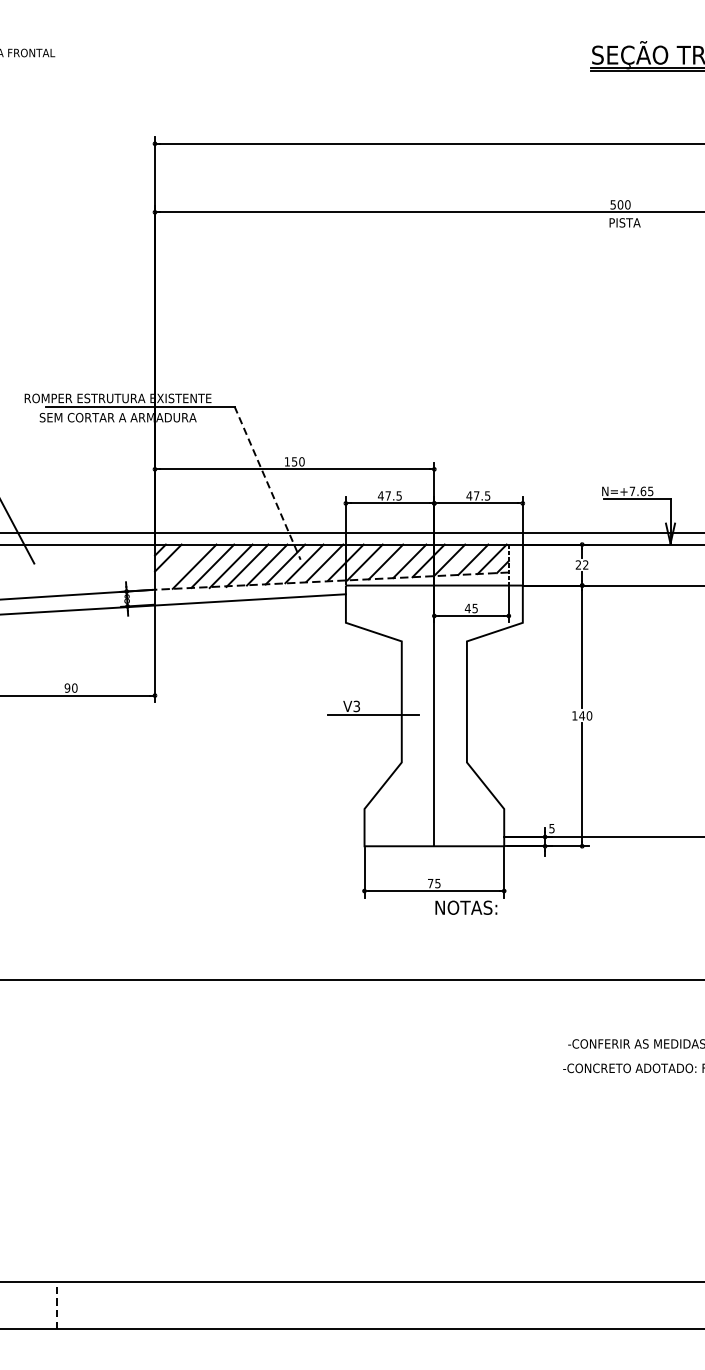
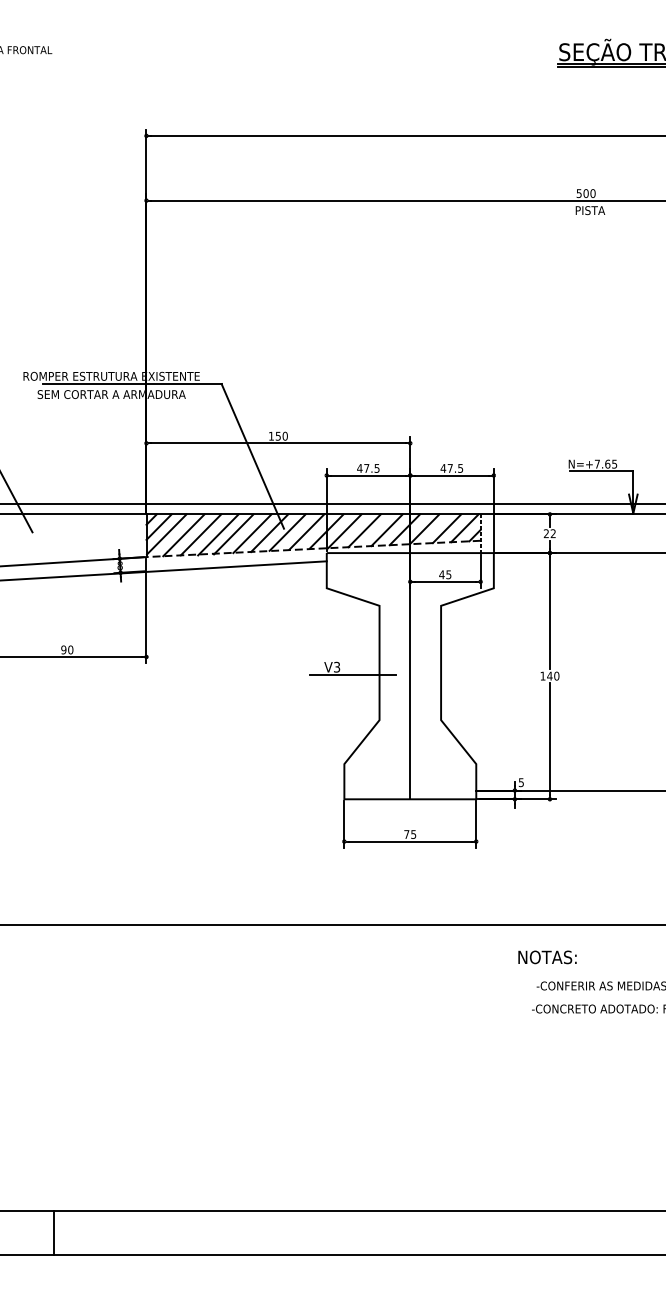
line: (267, 483) -> (252, 456), dashed -> solid
line: (176, 565) -> (166, 534), added
text: (466, 907) -> (547, 957), moved
line: (56, 1306) -> (53, 1233), dashed -> solid

